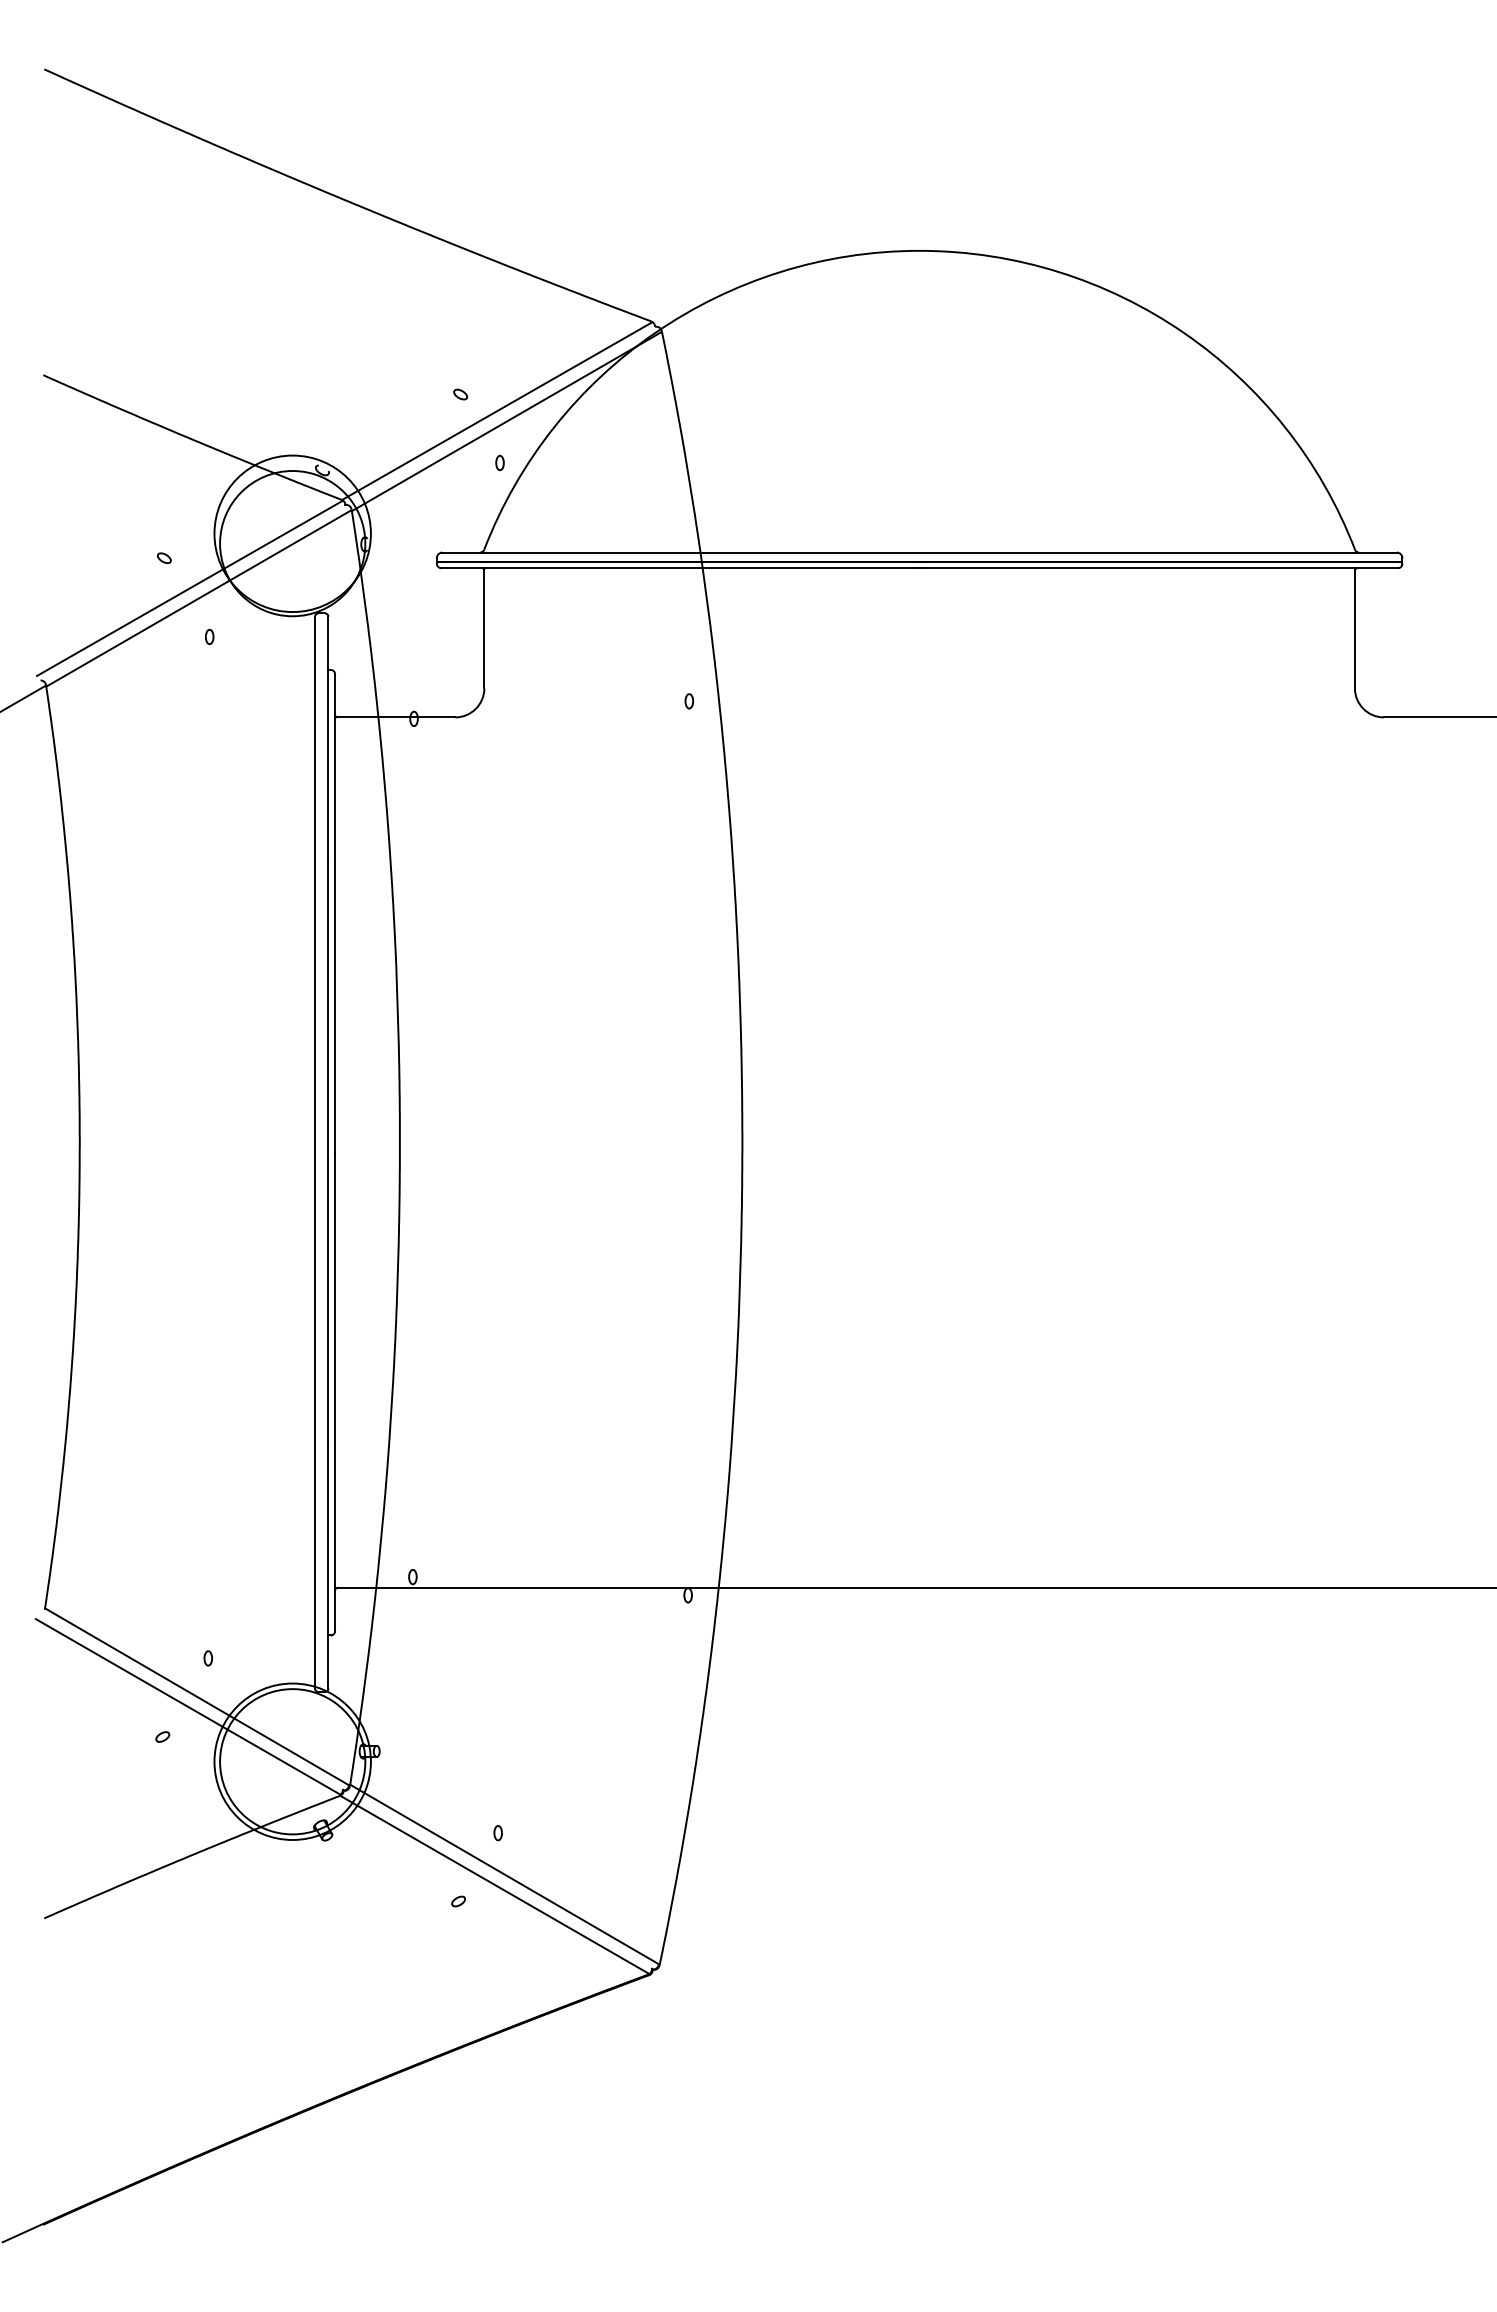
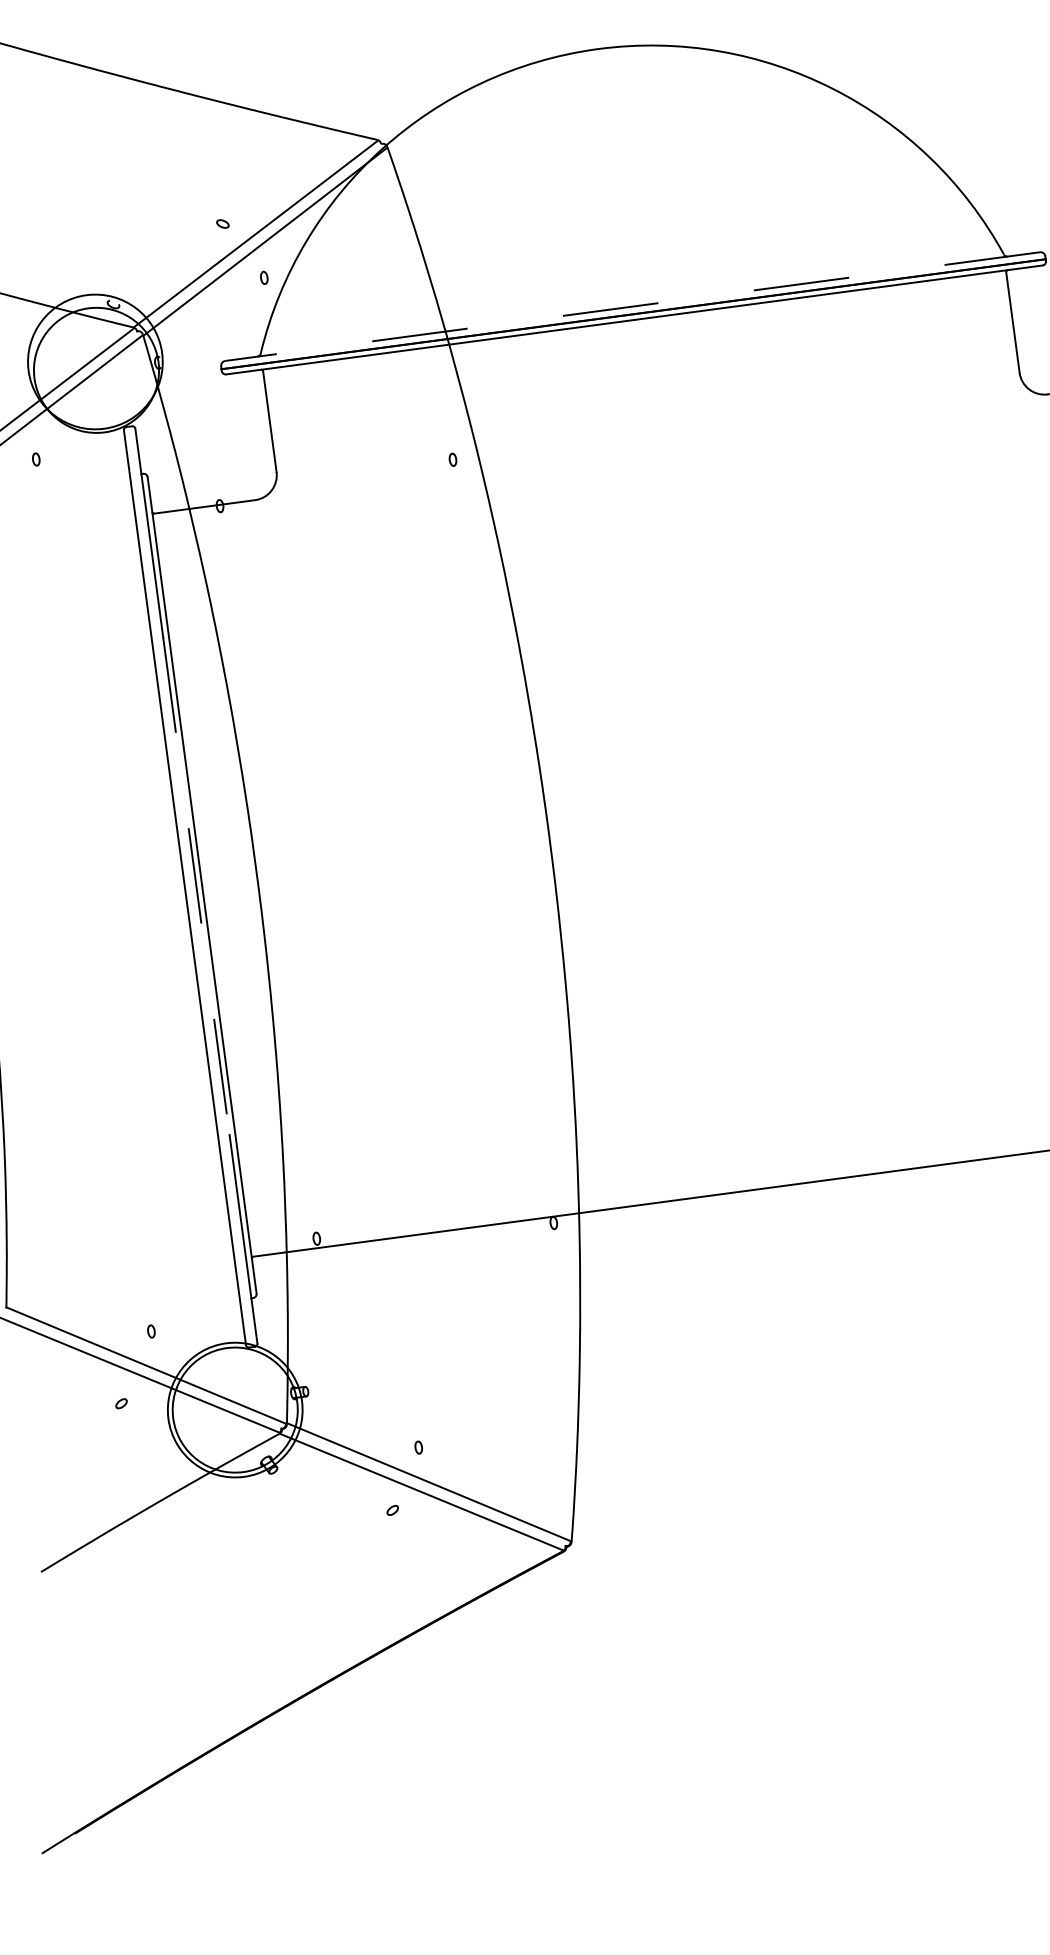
line: (919, 552) -> (632, 306), solid -> dashed
line: (328, 1153) -> (196, 886), solid -> dashed

